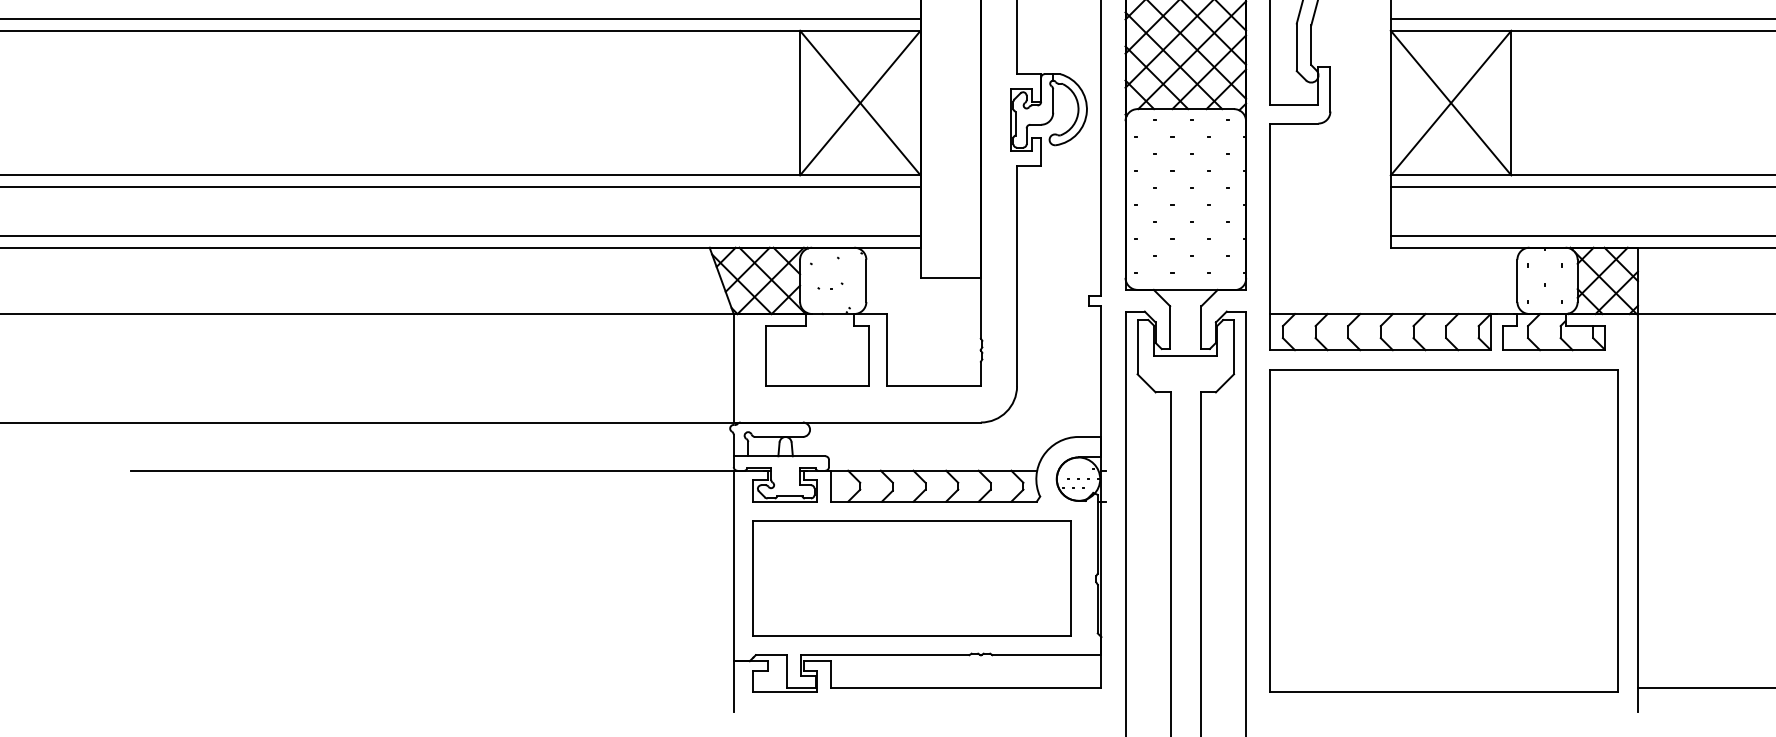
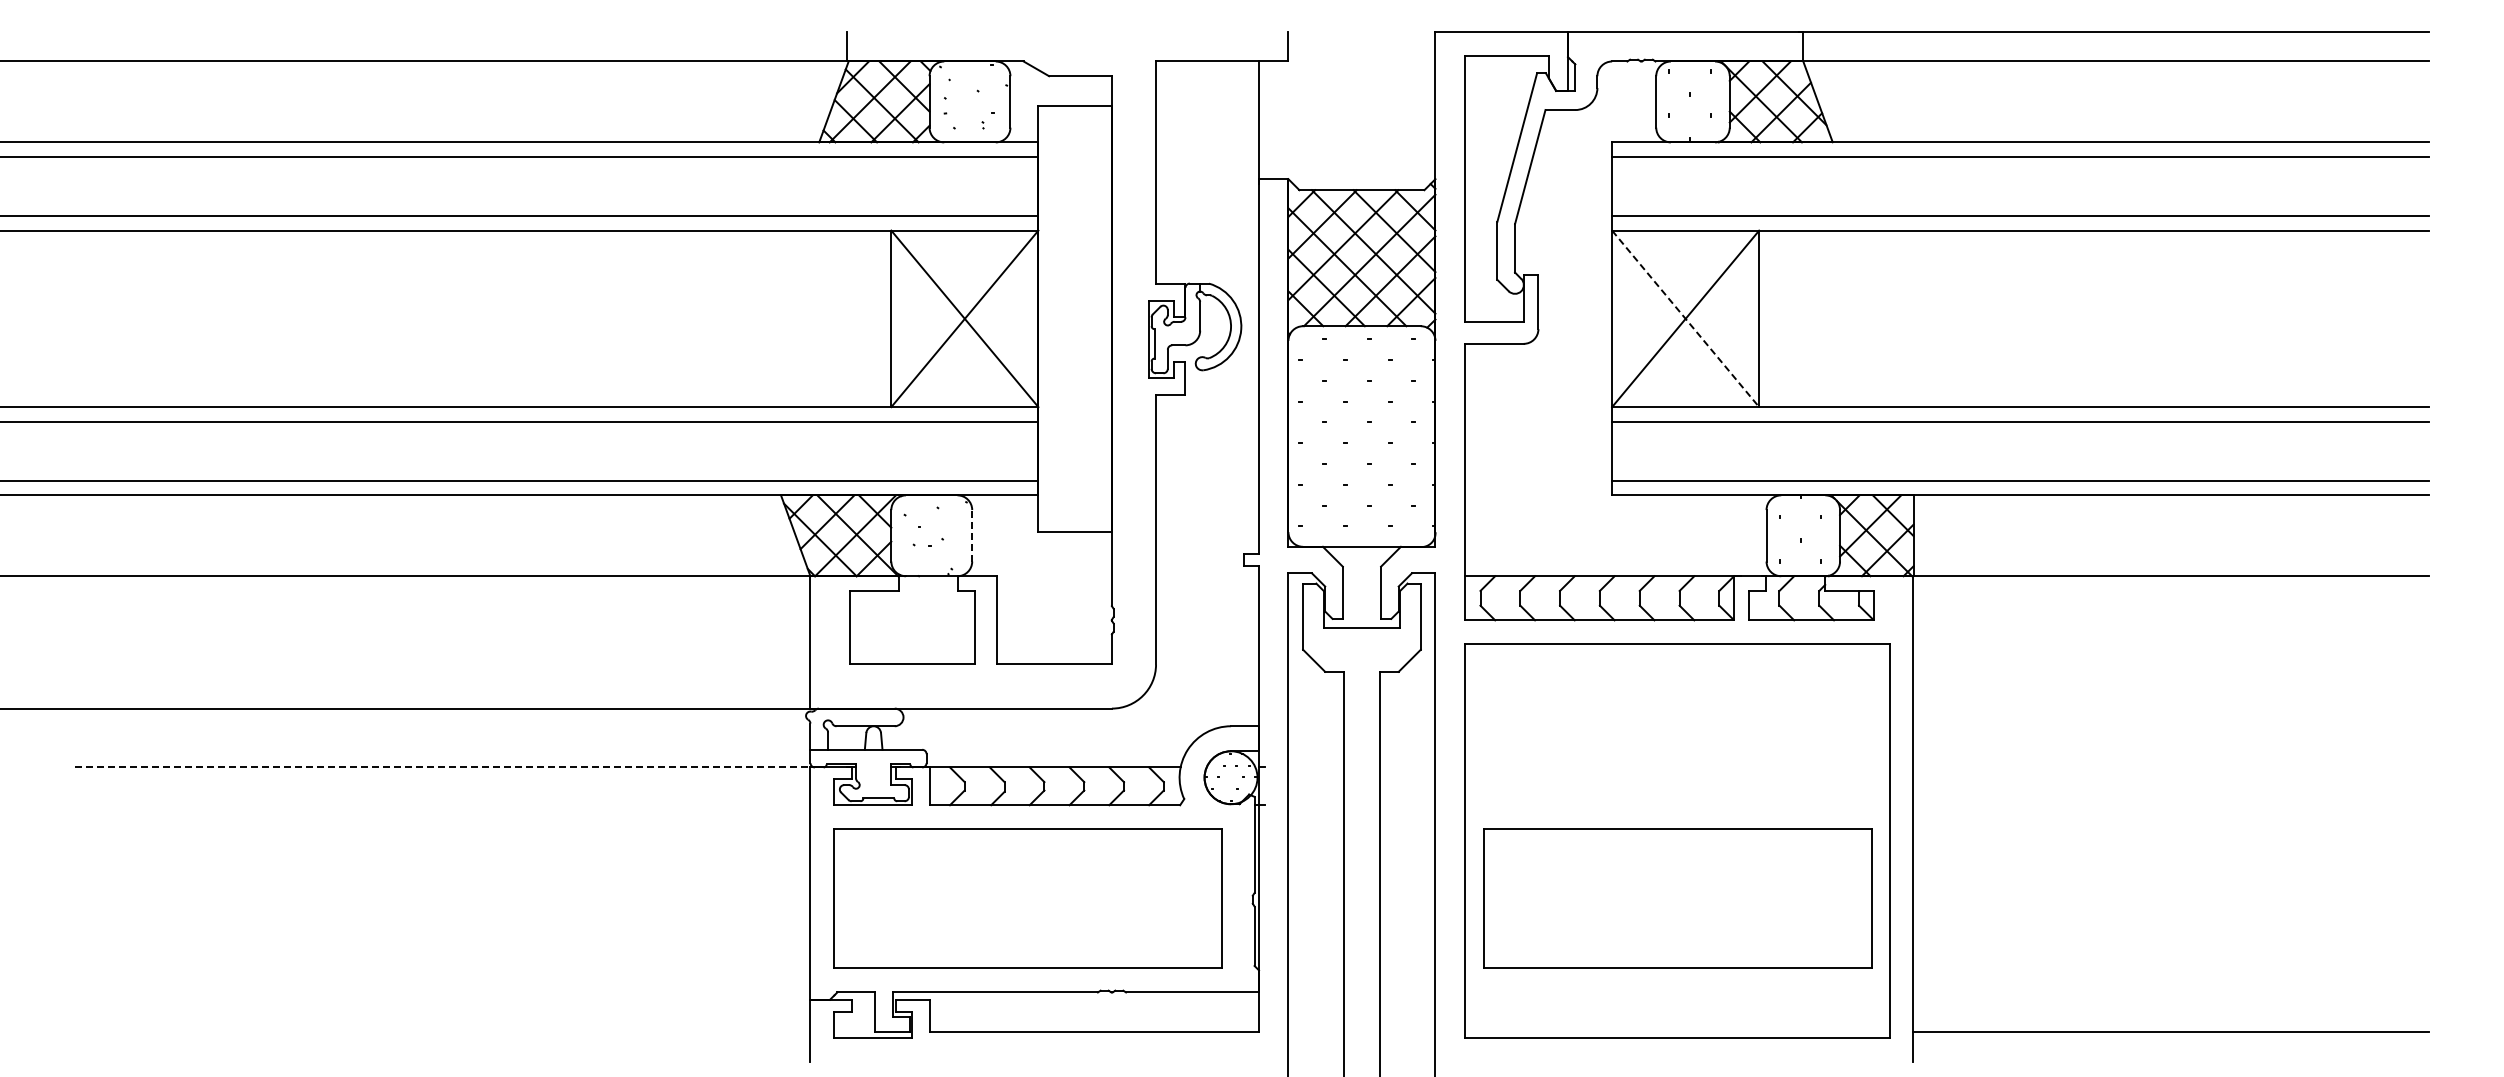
line: (1450, 102) -> (1685, 318), solid -> dashed
line: (866, 280) -> (972, 535), solid -> dashed
line: (433, 470) -> (444, 767), solid -> dashed
part: (1444, 578) -> (1677, 898), added

